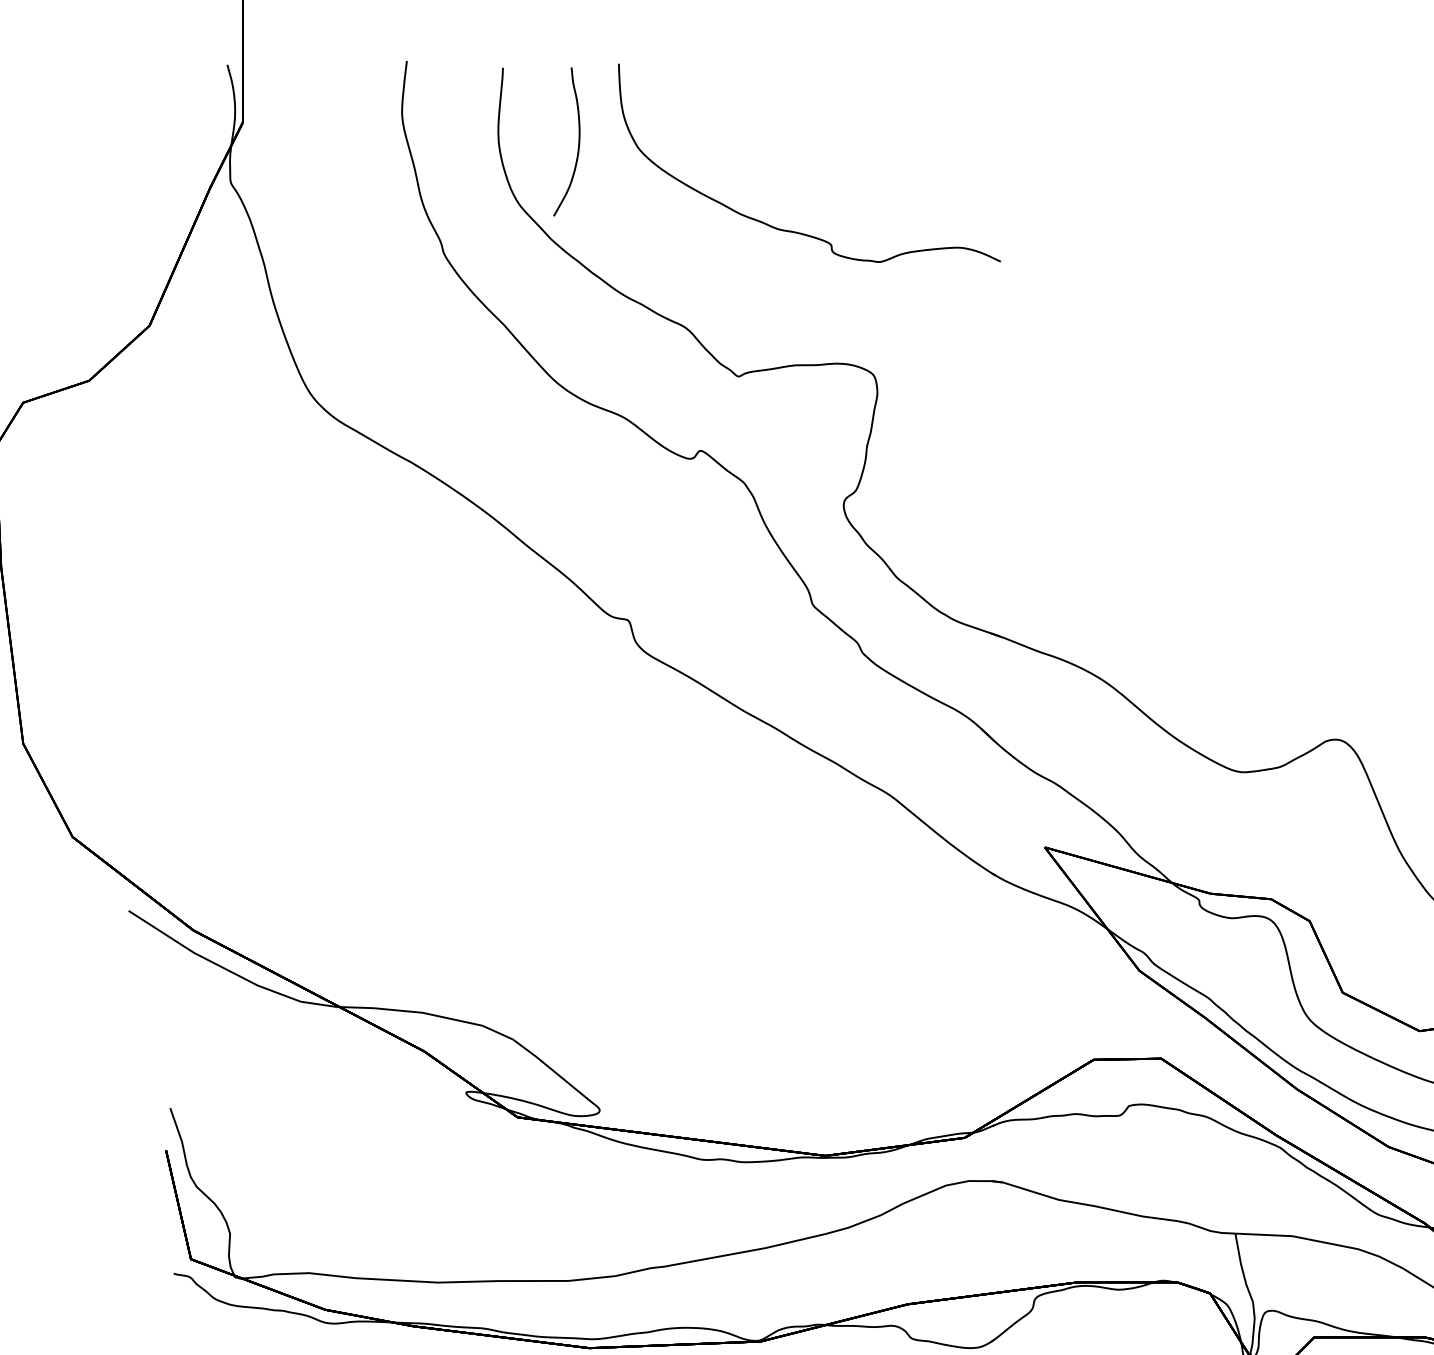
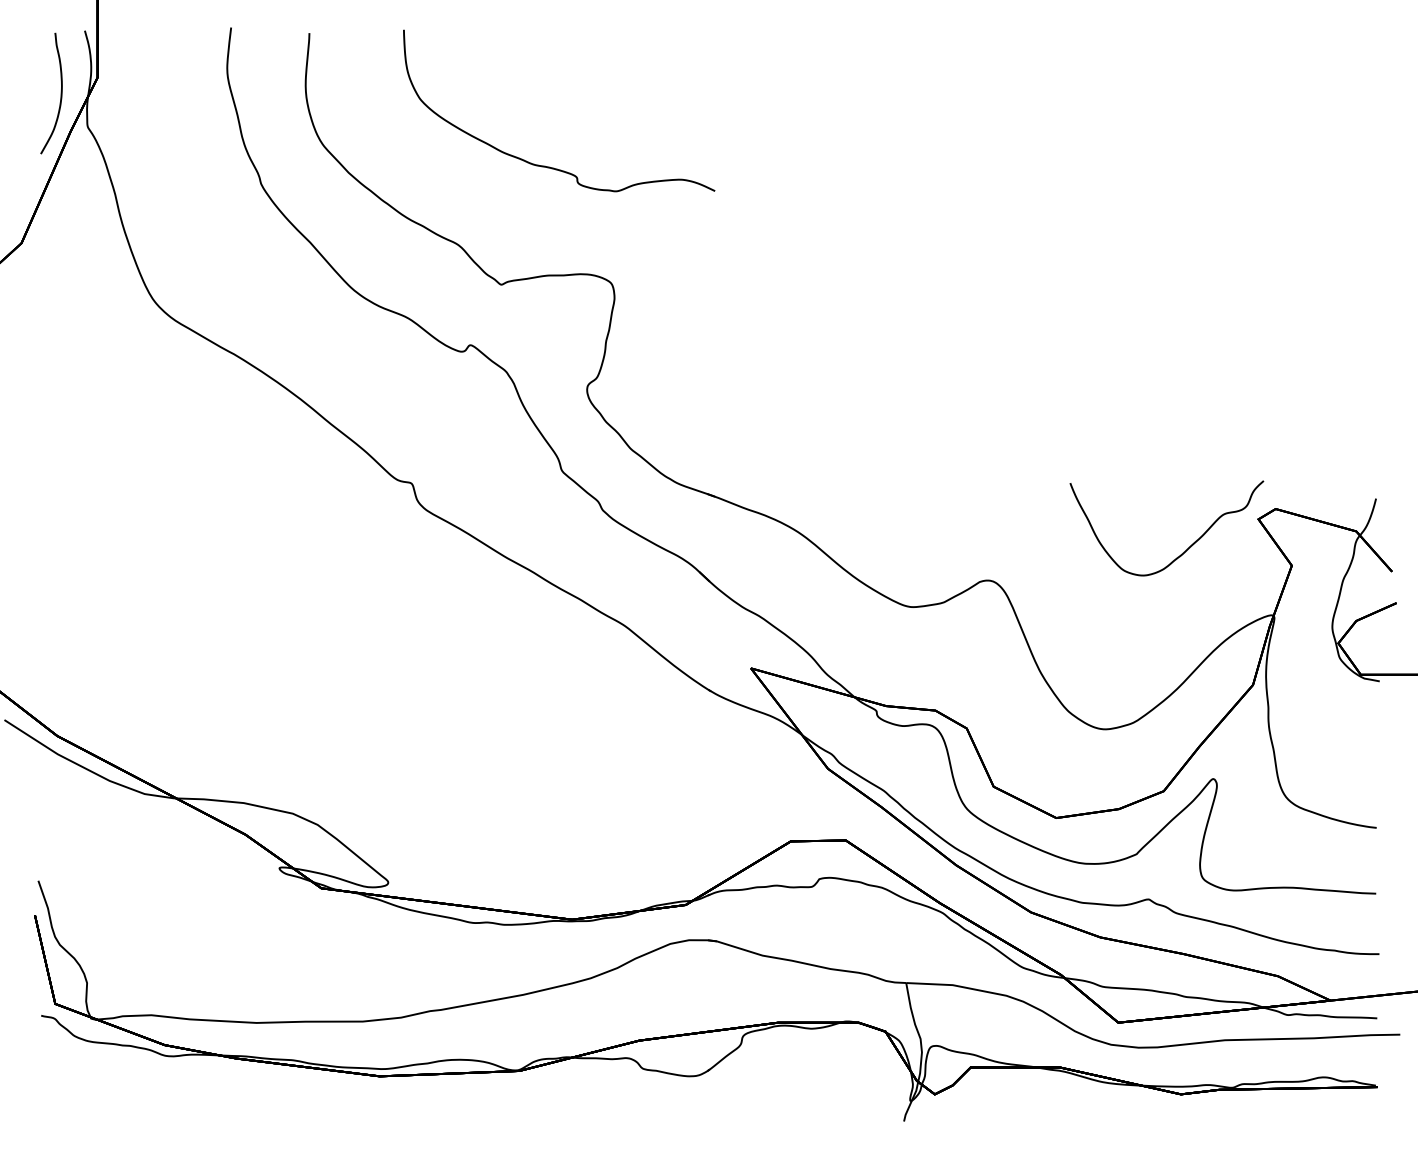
curve: (577, 141) -> (60, 93), moved

